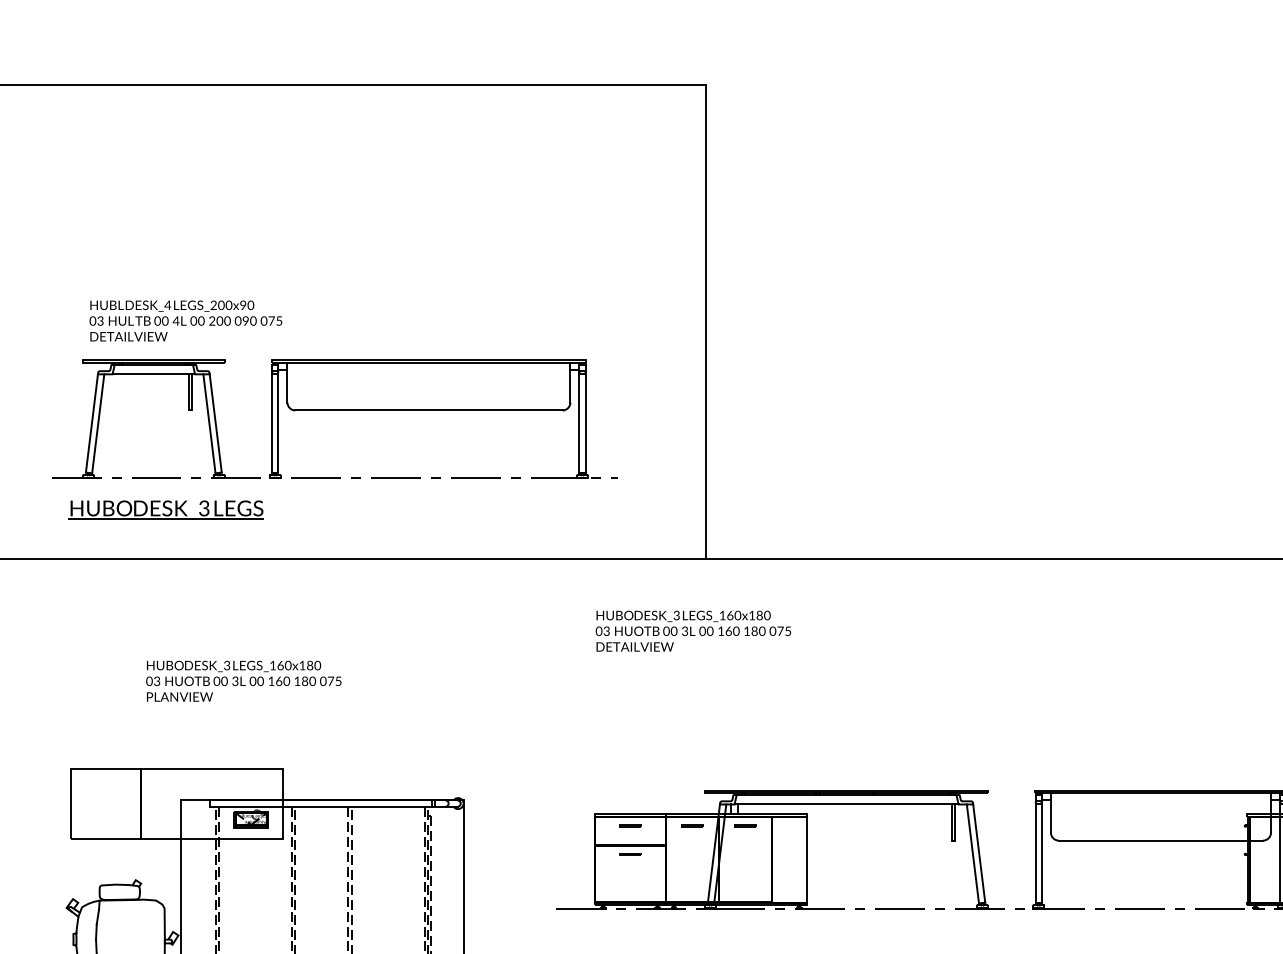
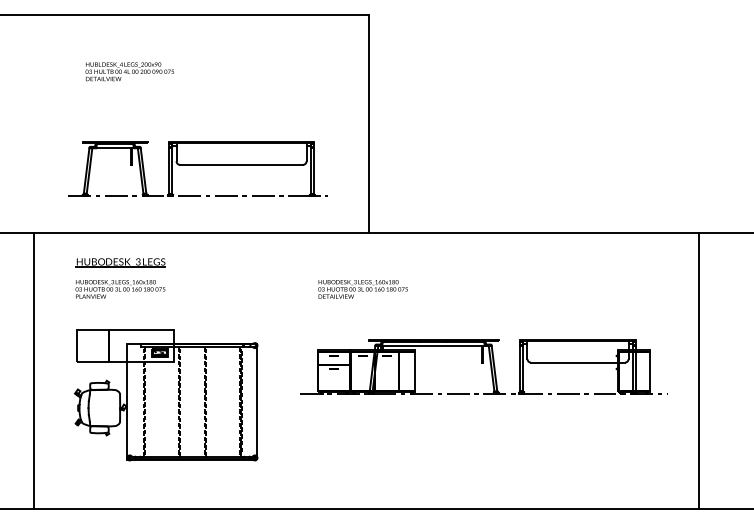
text: (185, 320) -> (129, 71), moved
part: (165, 509) -> (120, 262), moved
text: (692, 631) -> (362, 289), moved
text: (243, 681) -> (120, 289), moved

